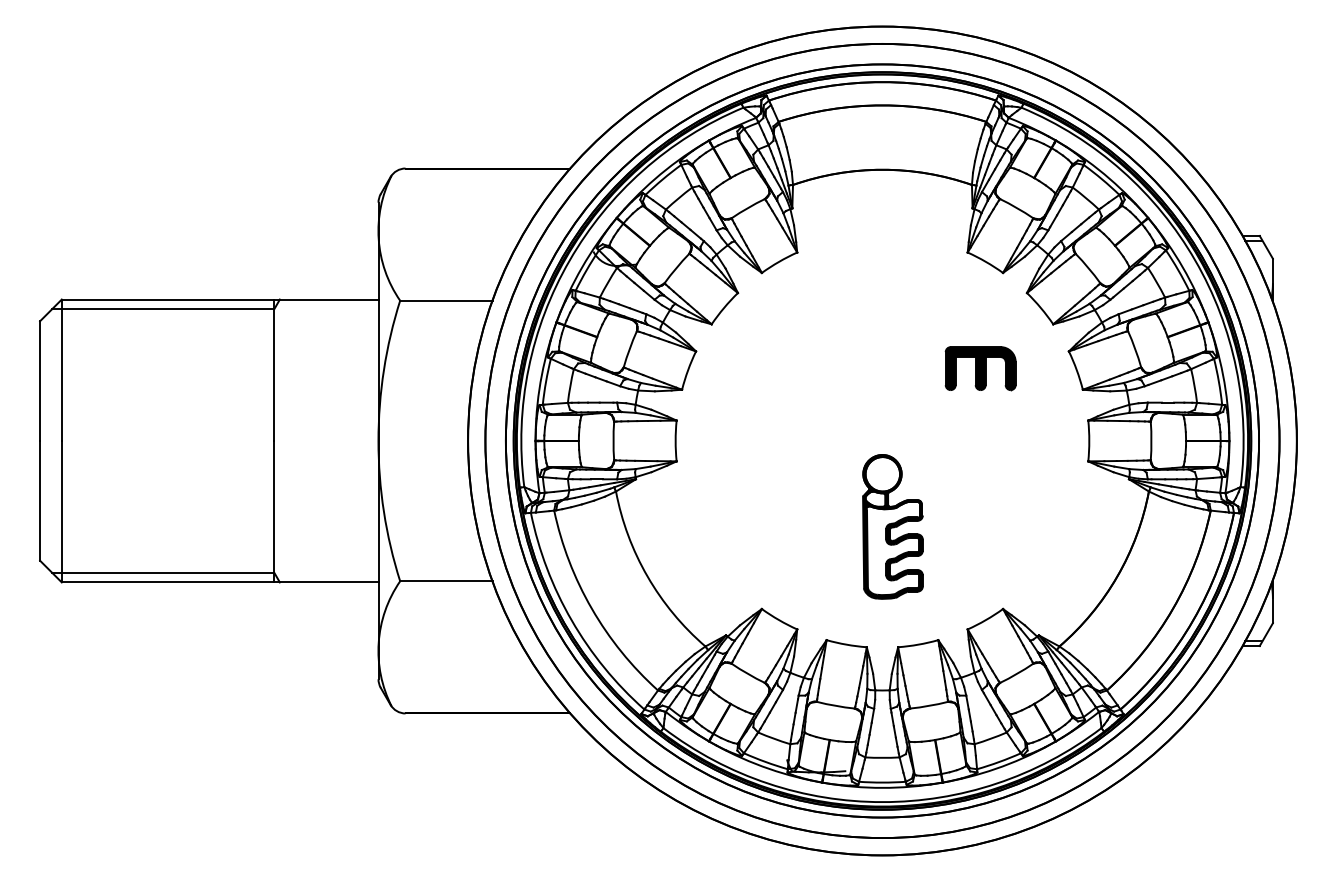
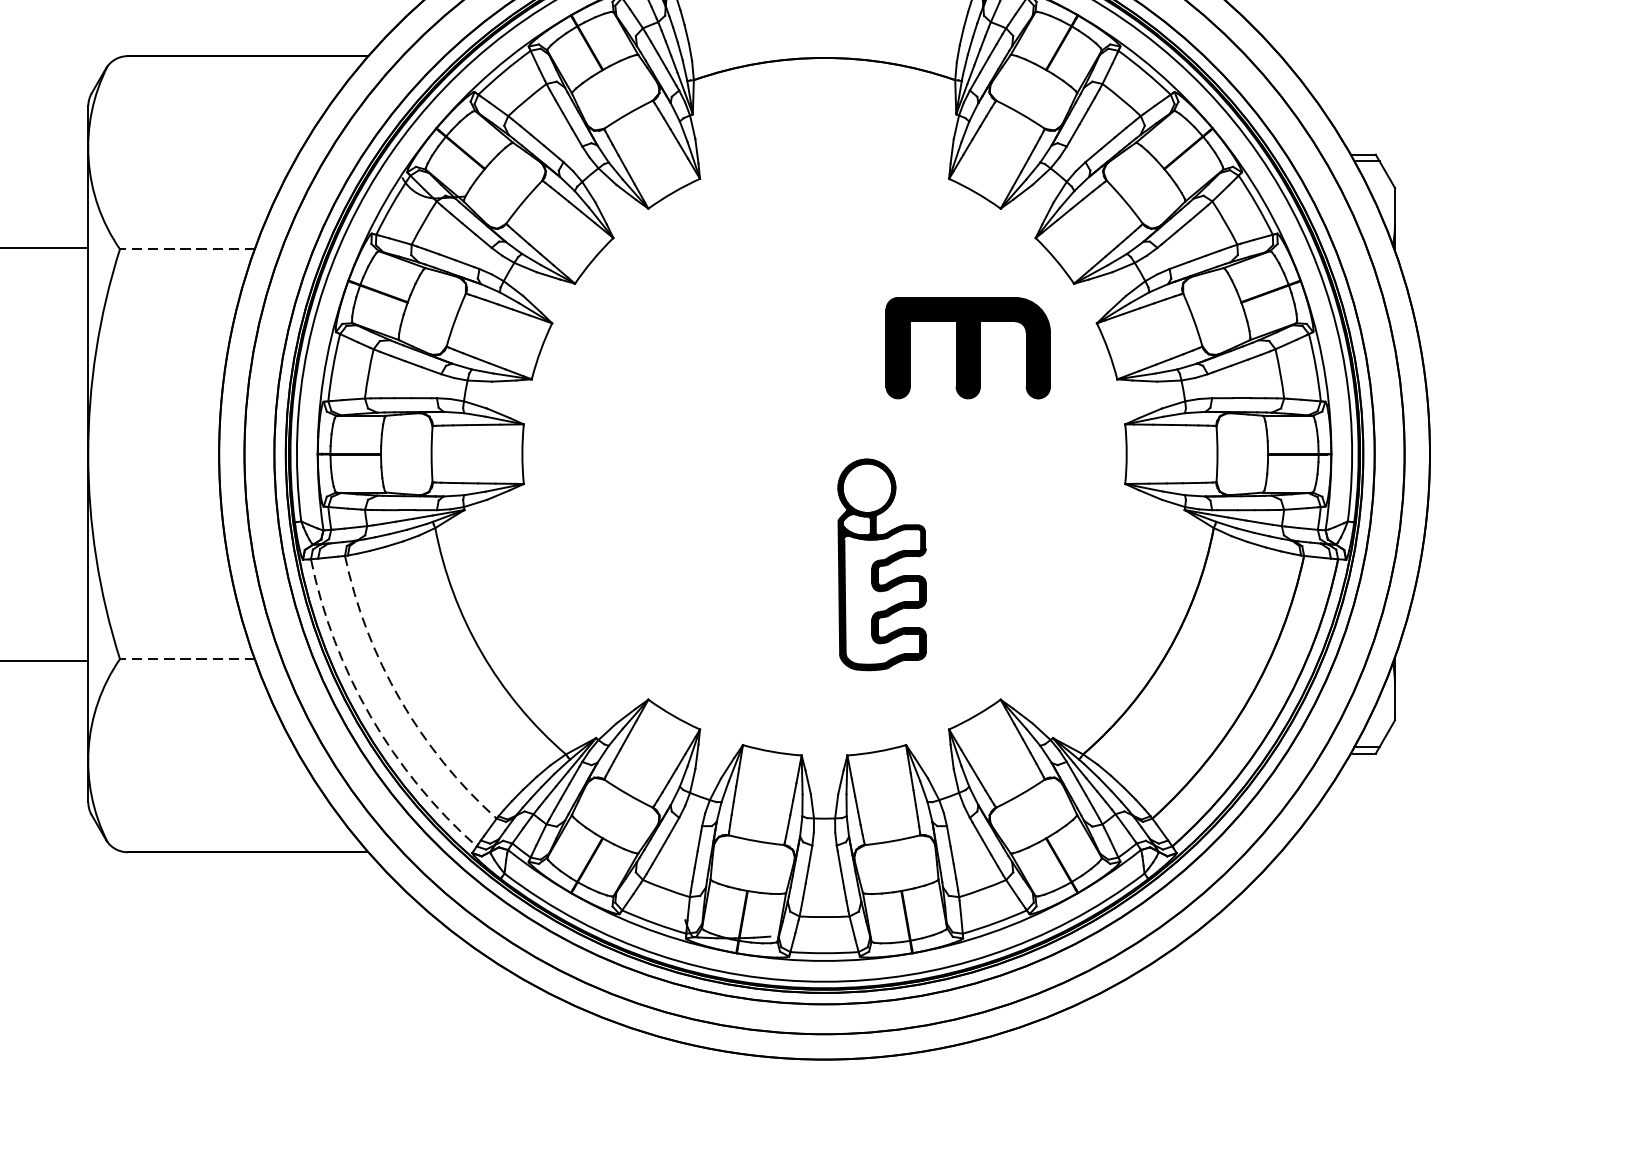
line: (445, 300) -> (186, 248), solid -> dashed
part: (980, 368) -> (967, 348), size x1.6
part: (892, 526) -> (881, 564), moved
line: (445, 581) -> (186, 659), solid -> dashed
arc: (591, 608) -> (399, 698), solid -> dashed
arc: (571, 620) -> (370, 716), solid -> dashed

